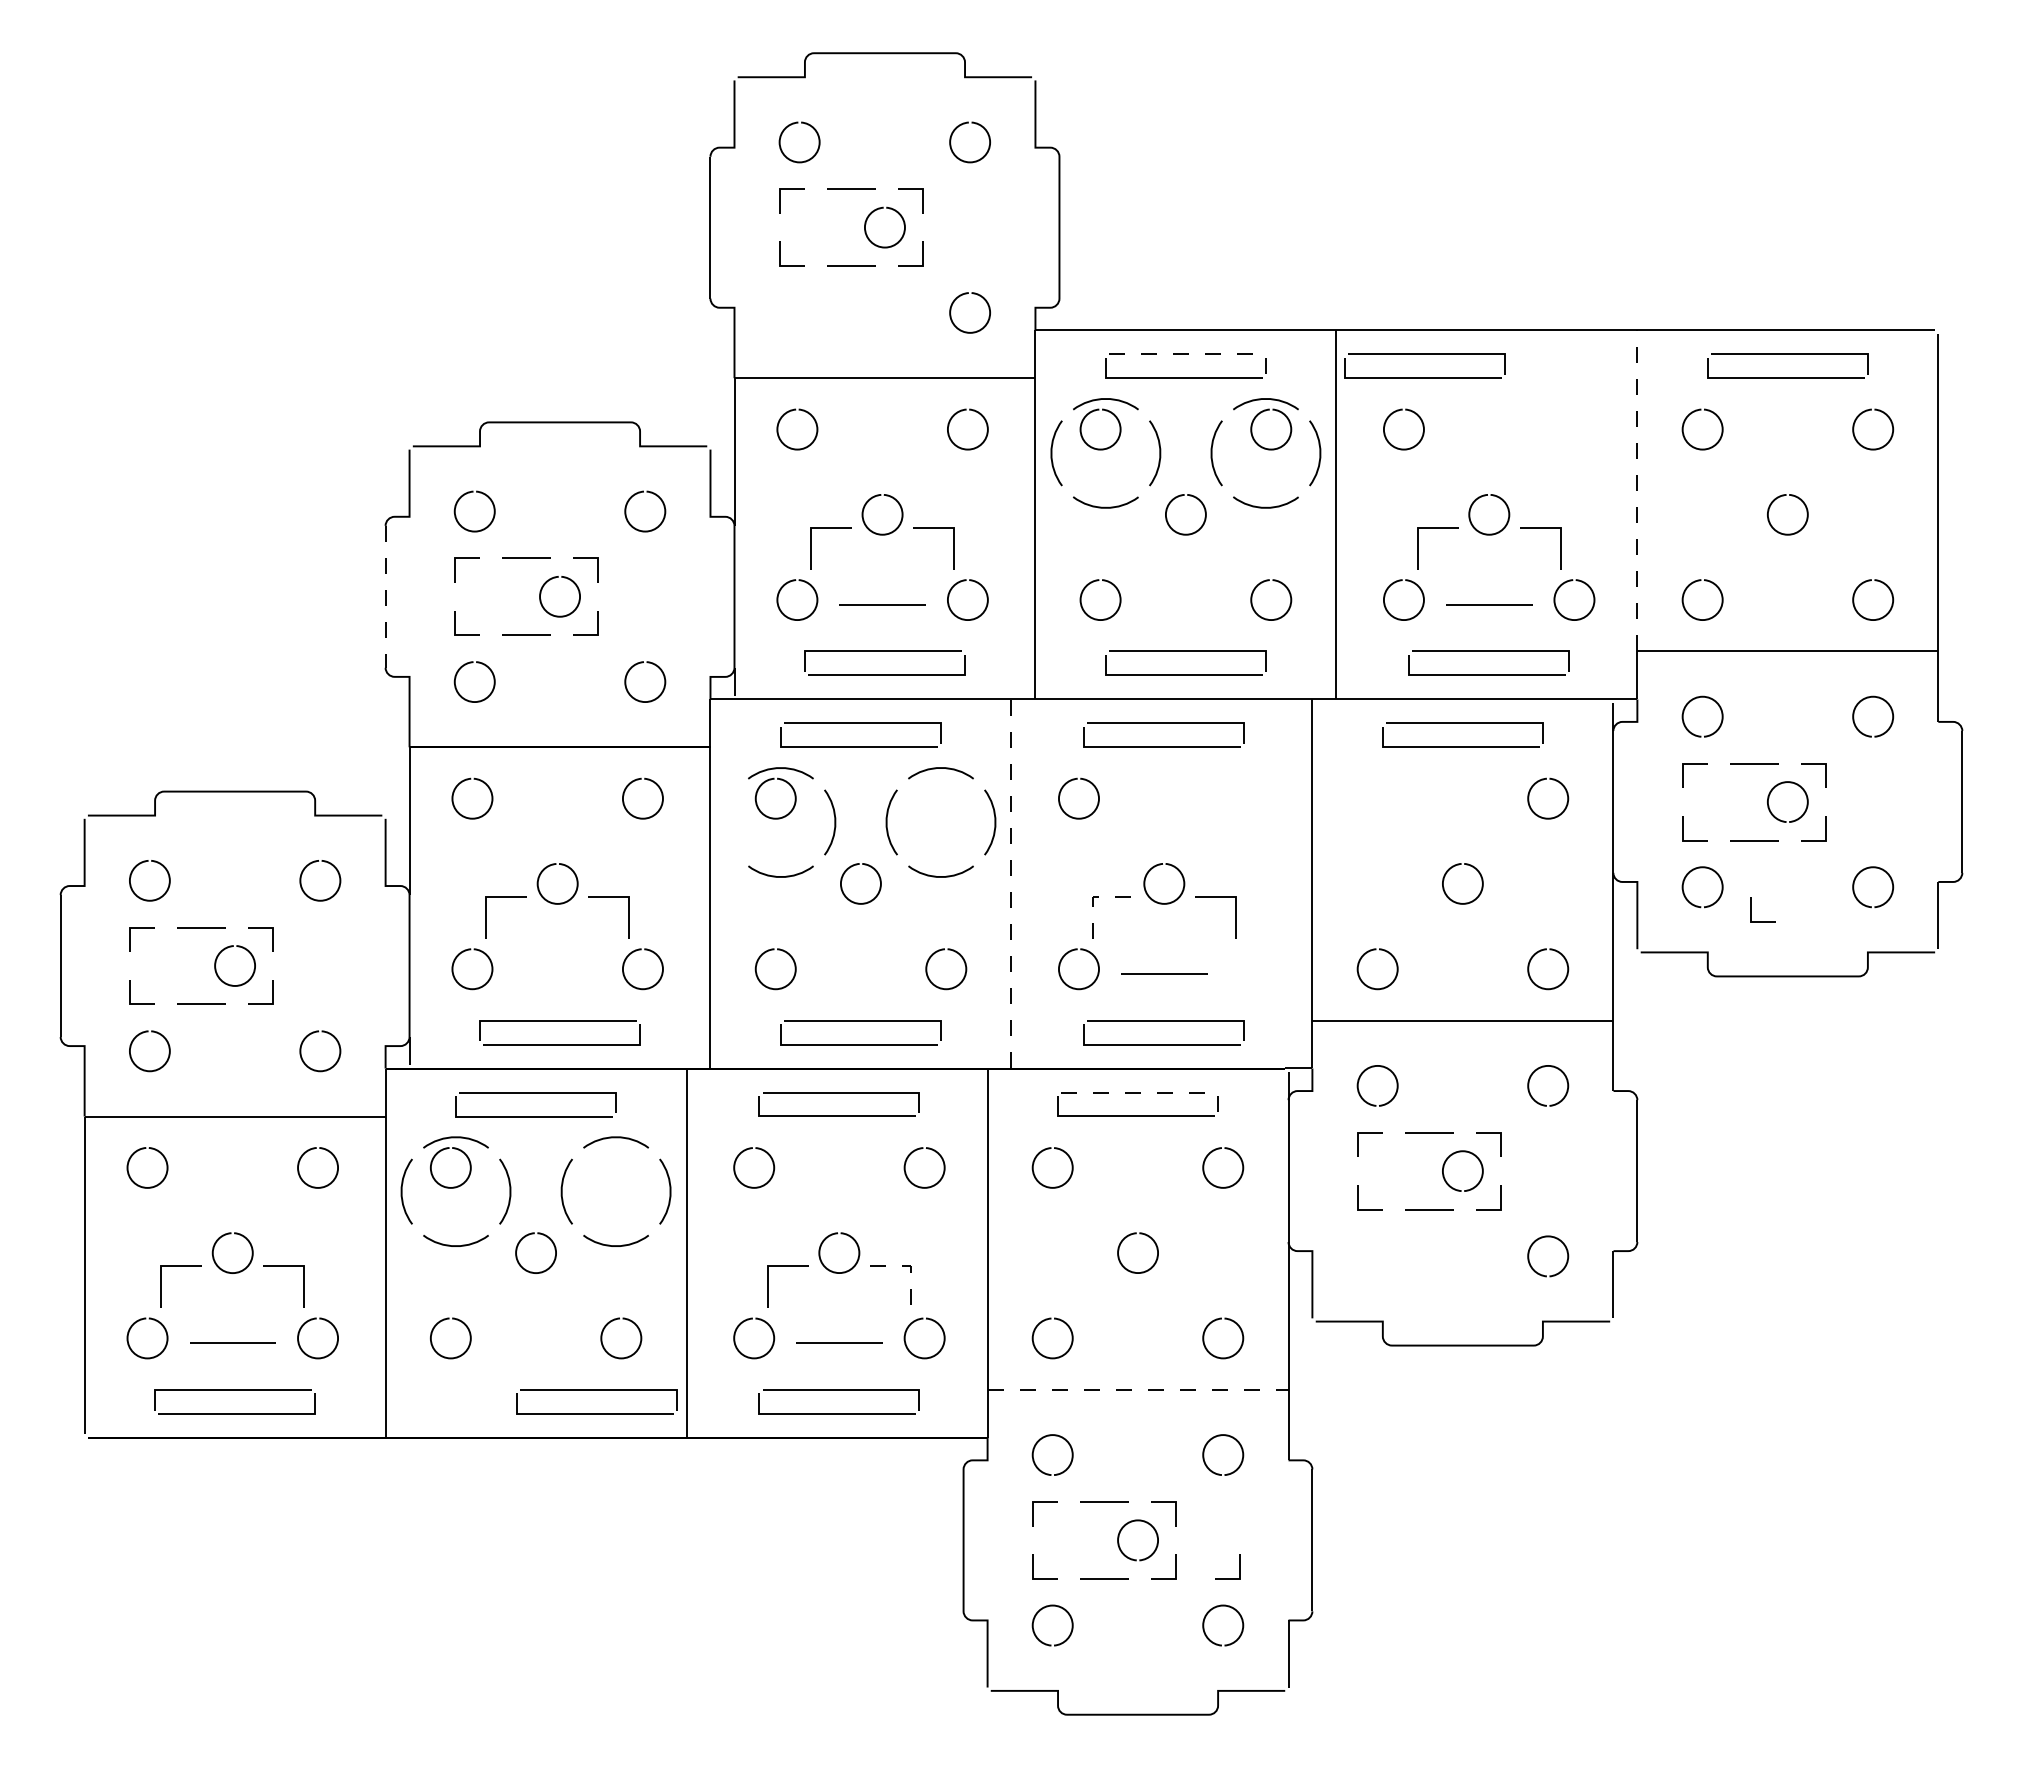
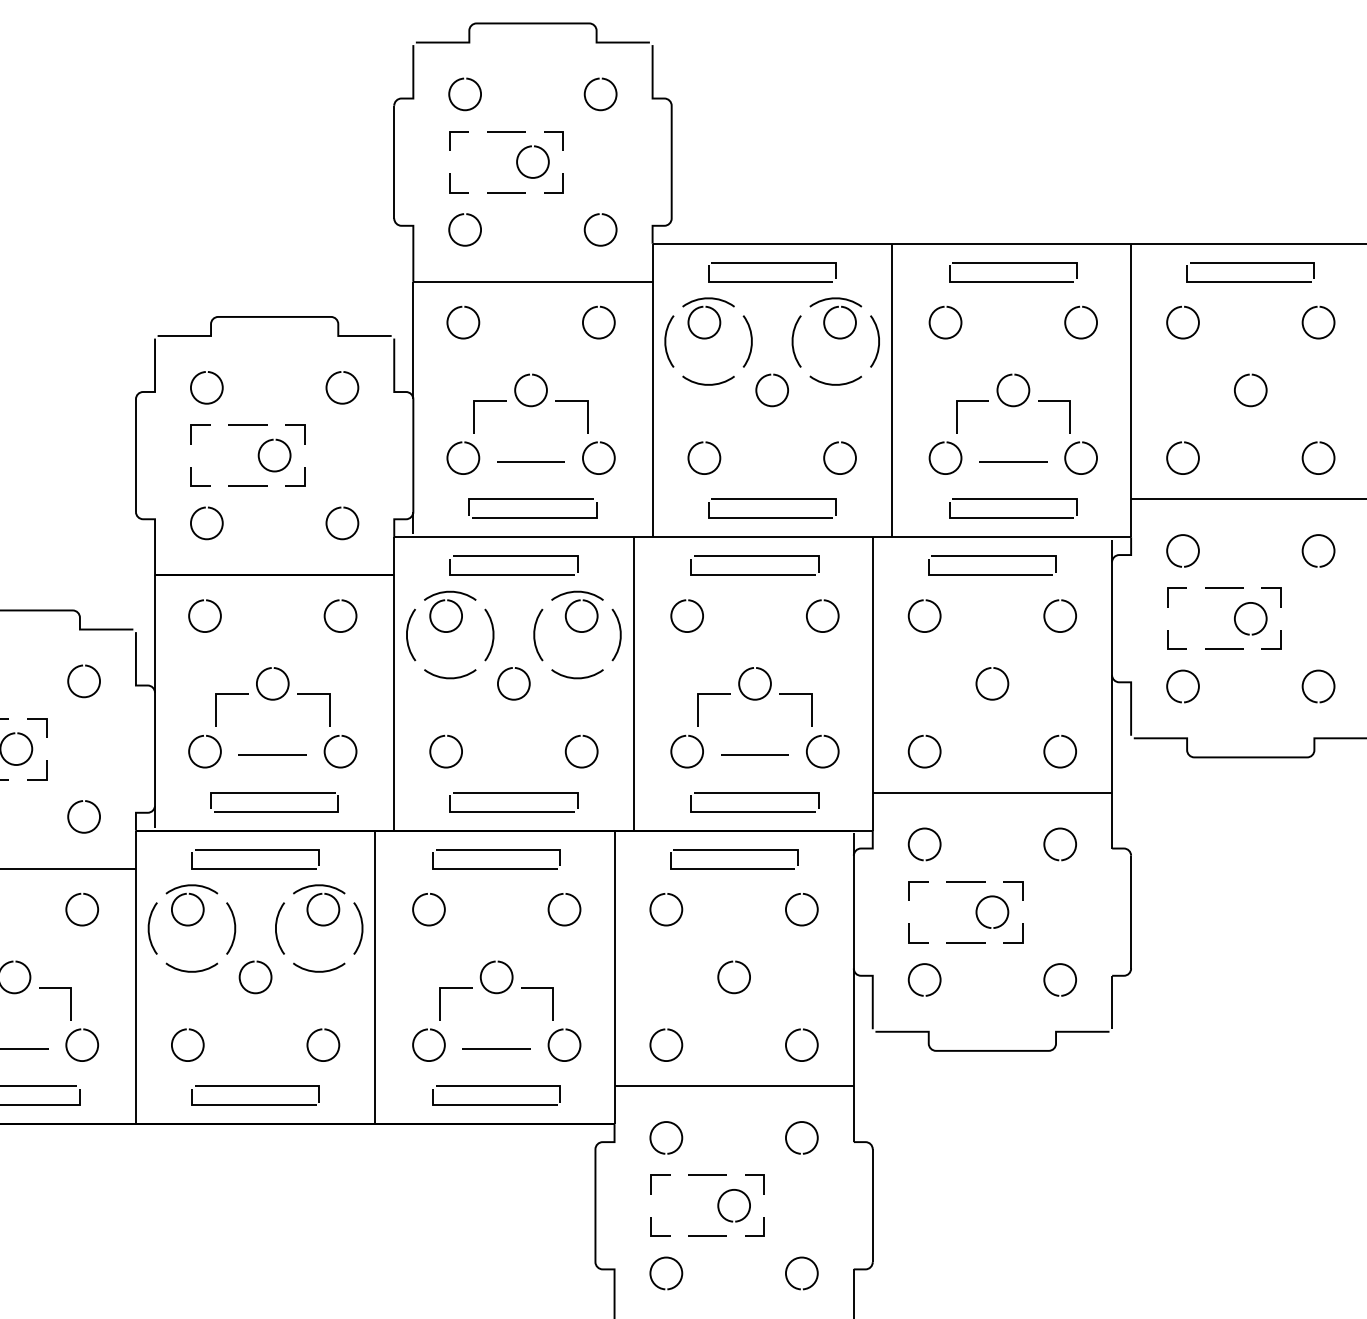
curve: (796, 294) -> (462, 215), added
line: (1199, 354) -> (783, 262), dashed -> solid
part: (1424, 354) -> (1012, 262), moved
curve: (1563, 414) -> (1072, 310), added
line: (1637, 490) -> (1131, 371), dashed -> solid
line: (385, 596) -> (135, 455), dashed -> solid
curve: (1238, 783) -> (814, 604), added
curve: (962, 789) -> (594, 608), added
curve: (1361, 789) -> (911, 608), added
curve: (727, 822) -> (407, 635), added
line: (1011, 883) -> (633, 683), dashed -> solid
line: (1092, 897) -> (697, 694), dashed -> solid
line: (1751, 909) -> (1221, 704), removed
line: (557, 973) -> (272, 755), added
curve: (1242, 986) -> (817, 765), added
line: (1151, 1092) -> (744, 849), dashed -> solid
curve: (624, 1149) -> (325, 894), added
curve: (1360, 1263) -> (911, 985), added
line: (910, 1266) -> (553, 988), dashed -> solid
line: (1138, 1389) -> (734, 1085), dashed -> solid
part: (596, 1390) -> (255, 1086), moved
line: (1239, 1566) -> (814, 1226), removed

